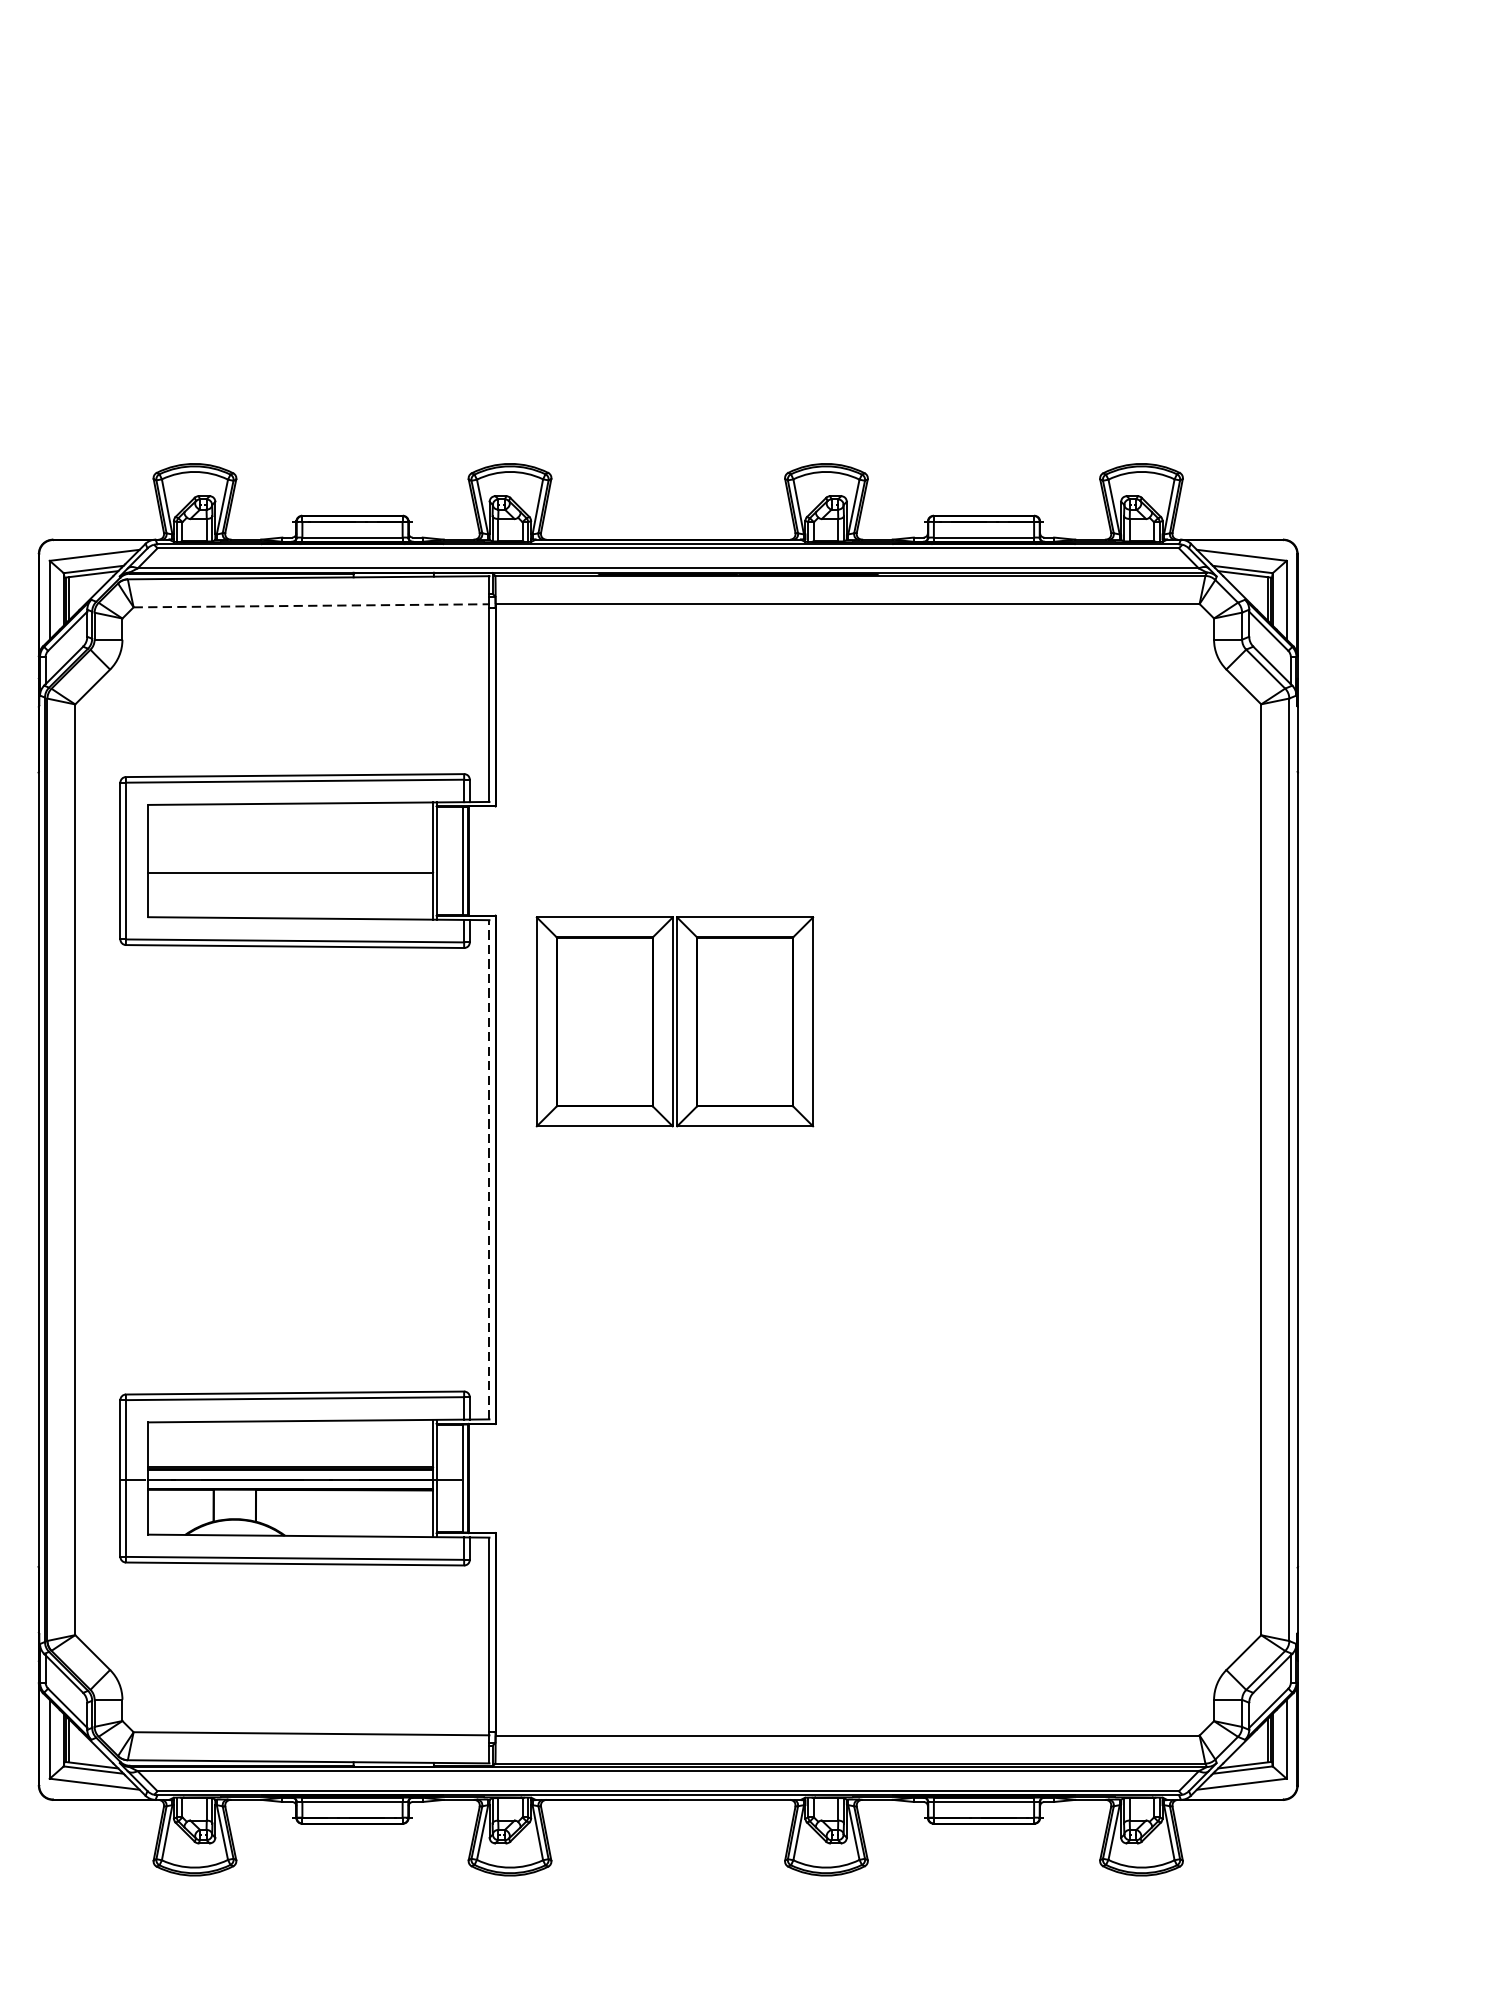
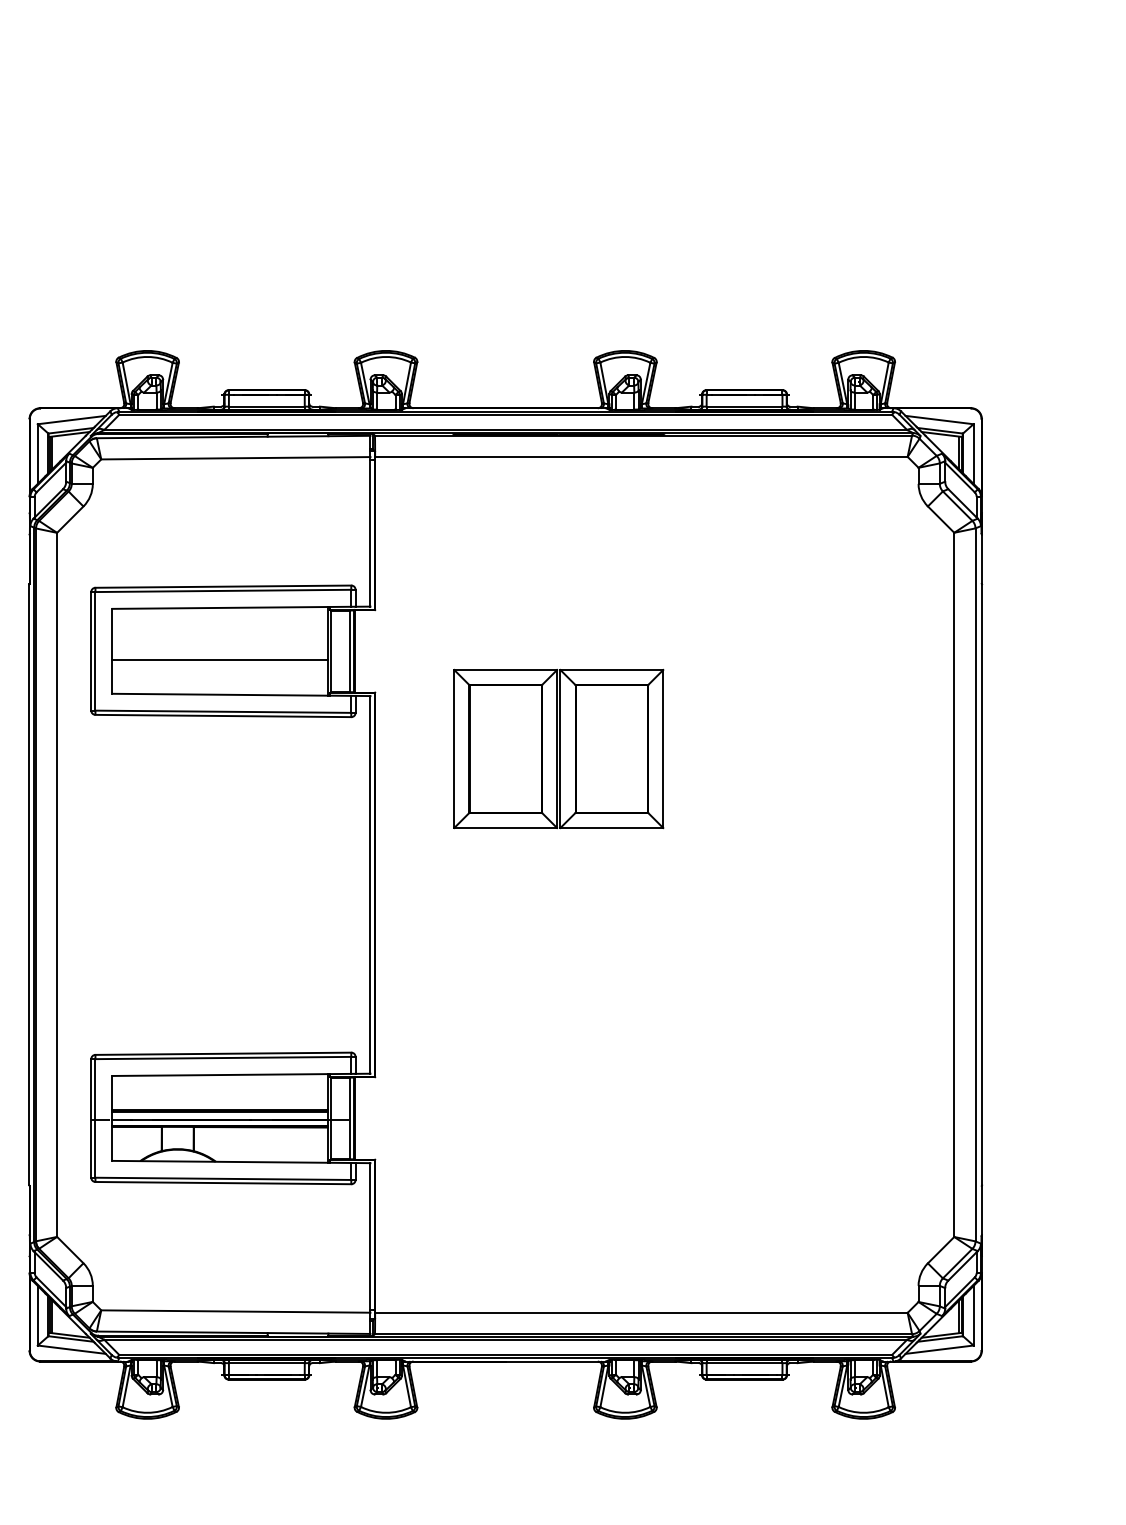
line: (311, 606) -> (235, 458), dashed -> solid
part: (674, 1021) -> (558, 748), moved
line: (489, 1169) -> (370, 884), dashed -> solid

